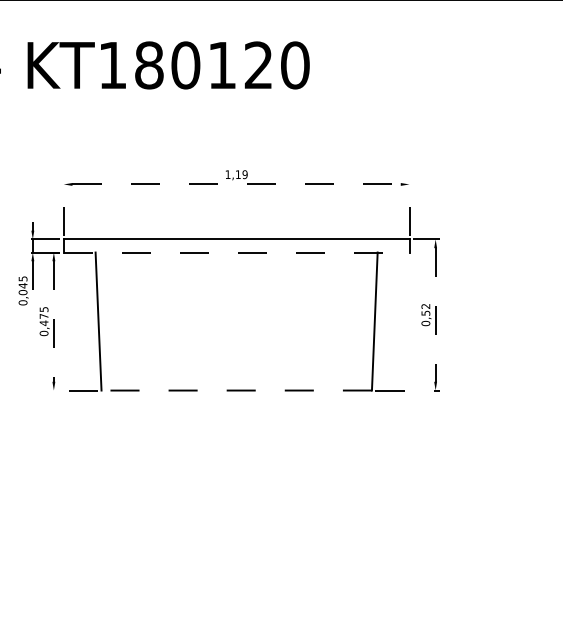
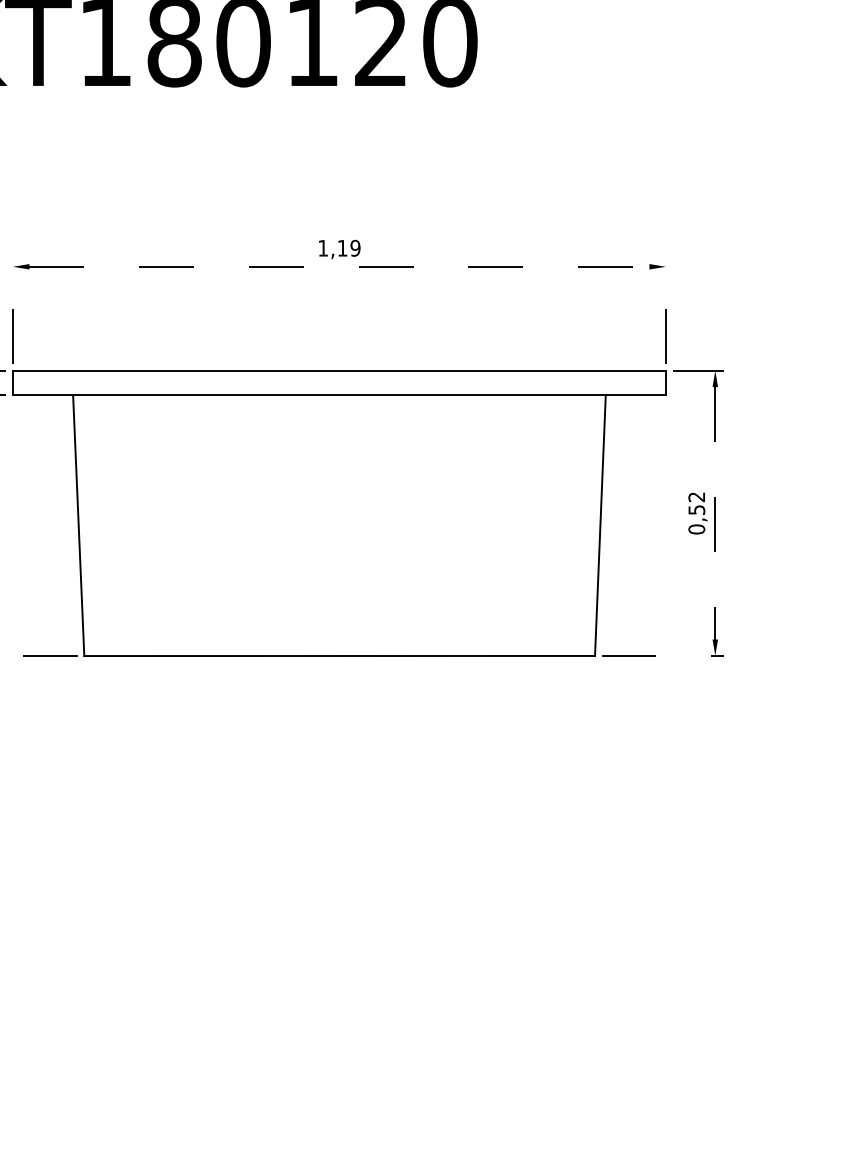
line: (236, 252) -> (339, 395), dashed -> solid
line: (236, 390) -> (339, 655), dashed -> solid

